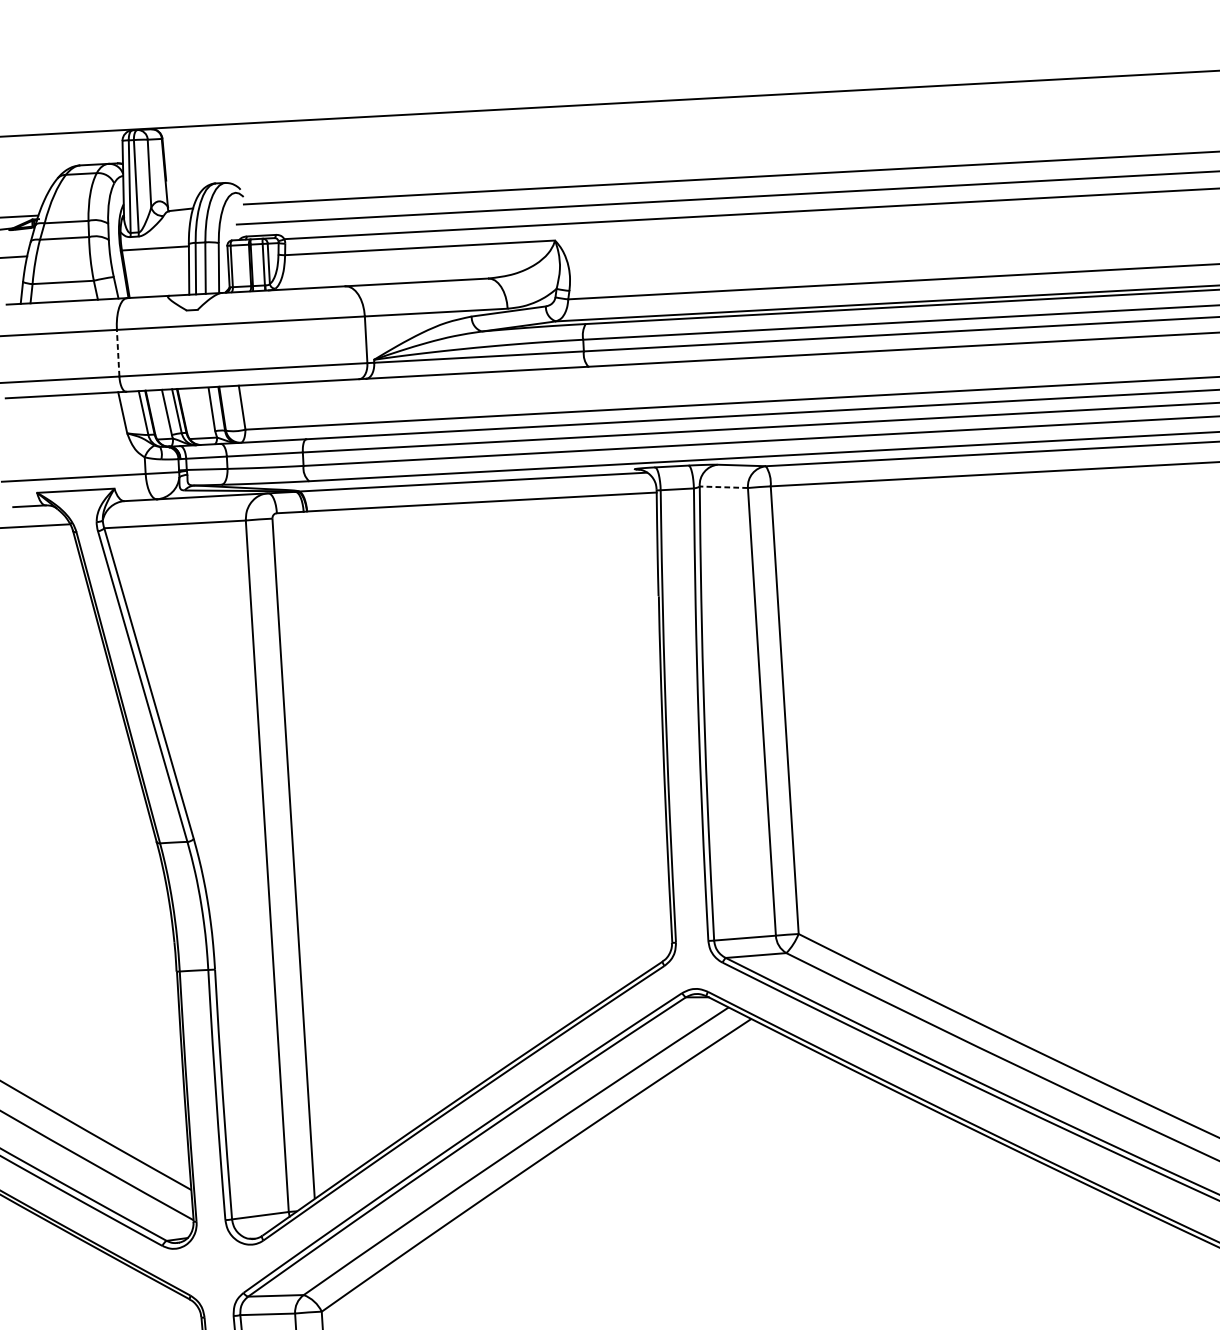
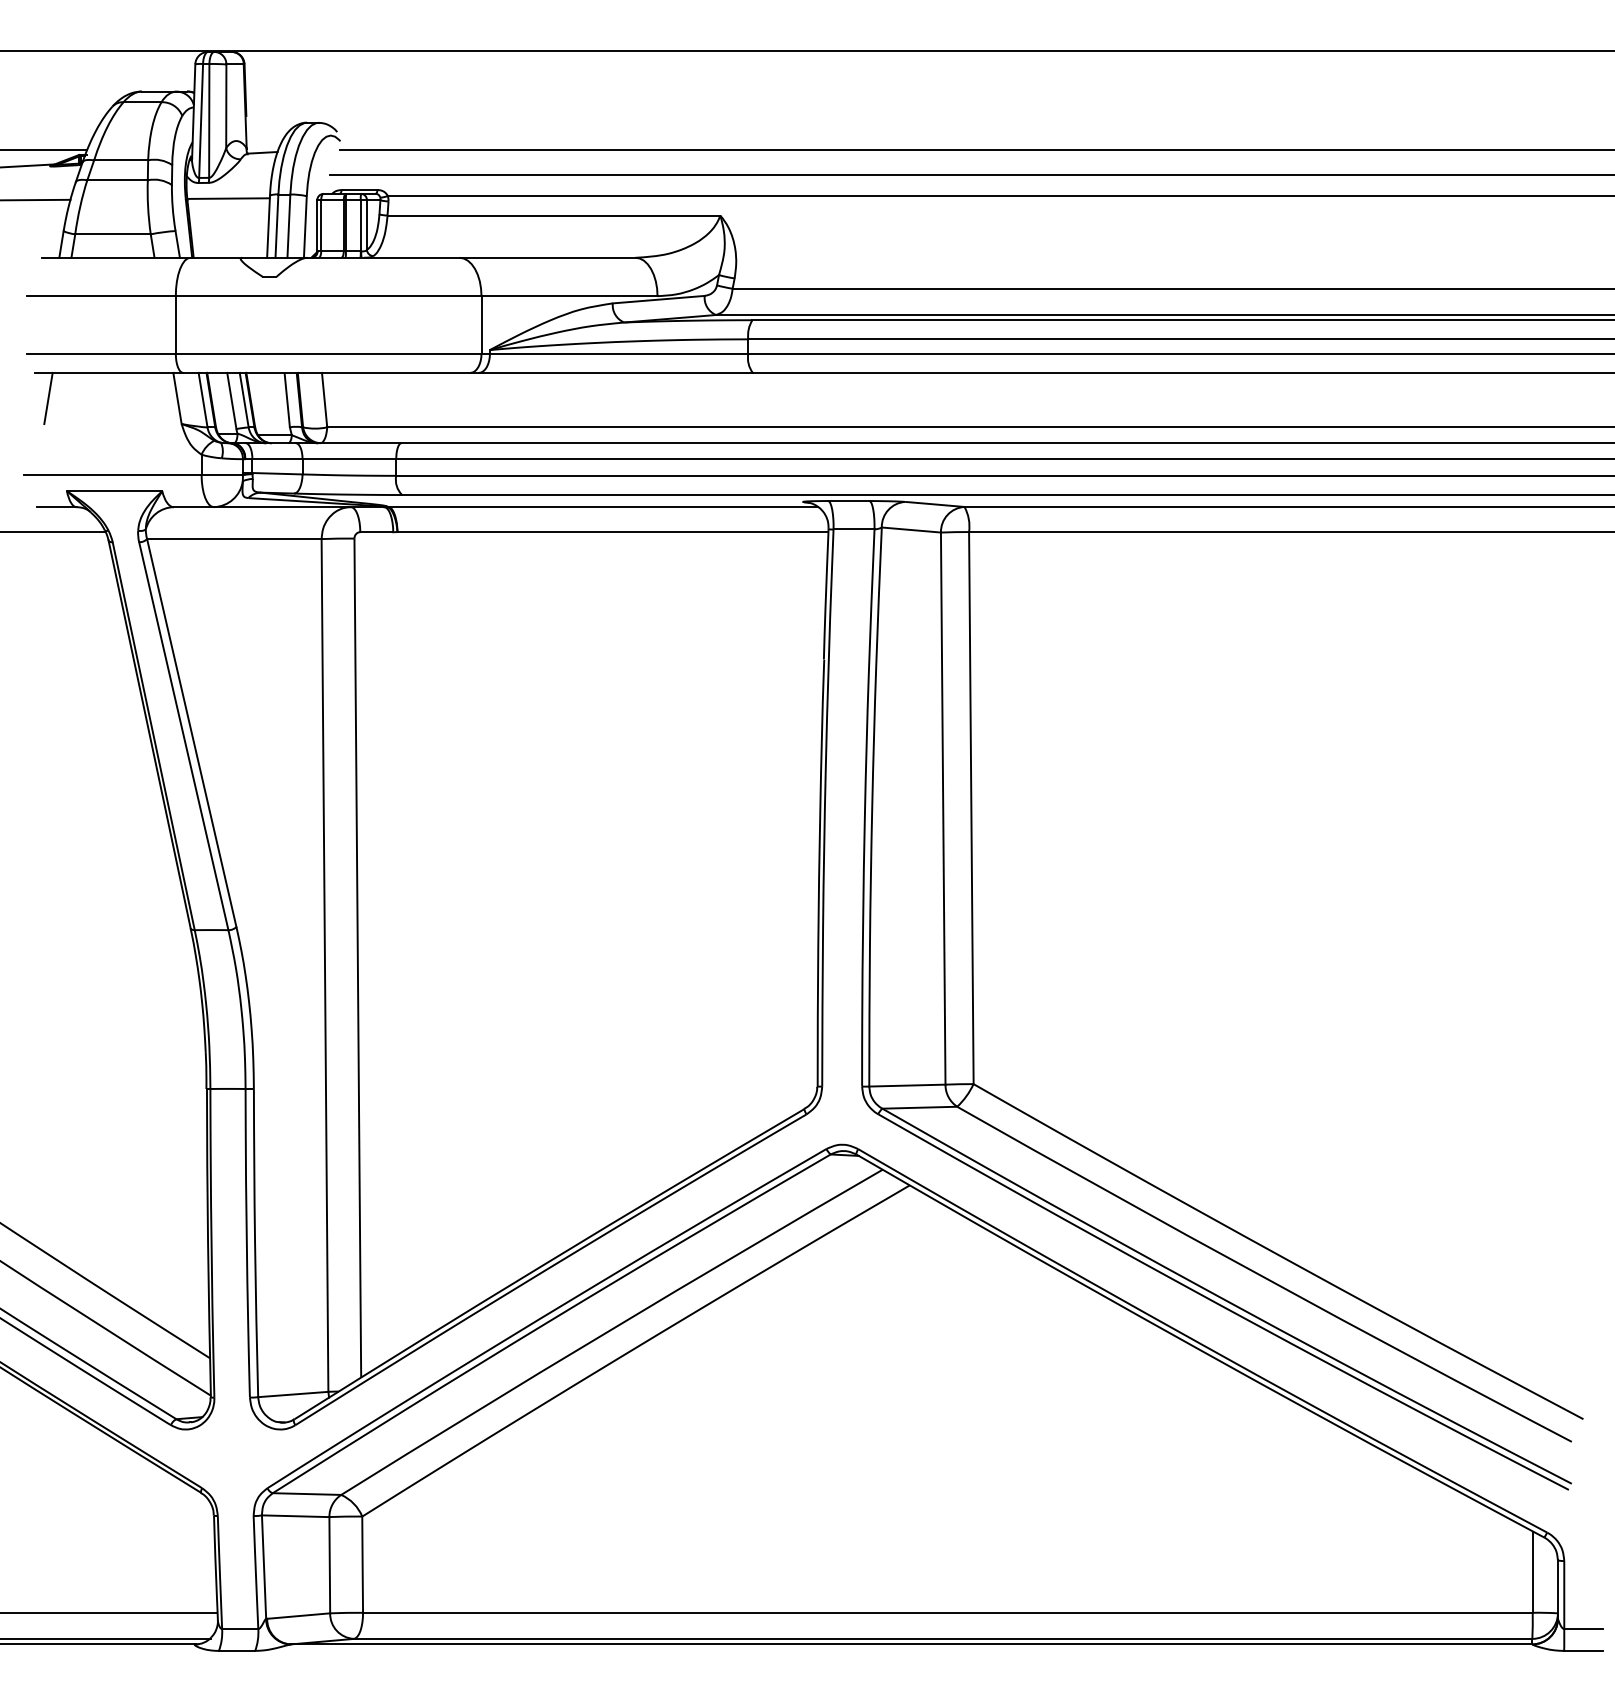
line: (117, 352) -> (175, 324), dashed -> solid
line: (18, 418) -> (48, 398), added
line: (723, 487) -> (911, 530), dashed -> solid

